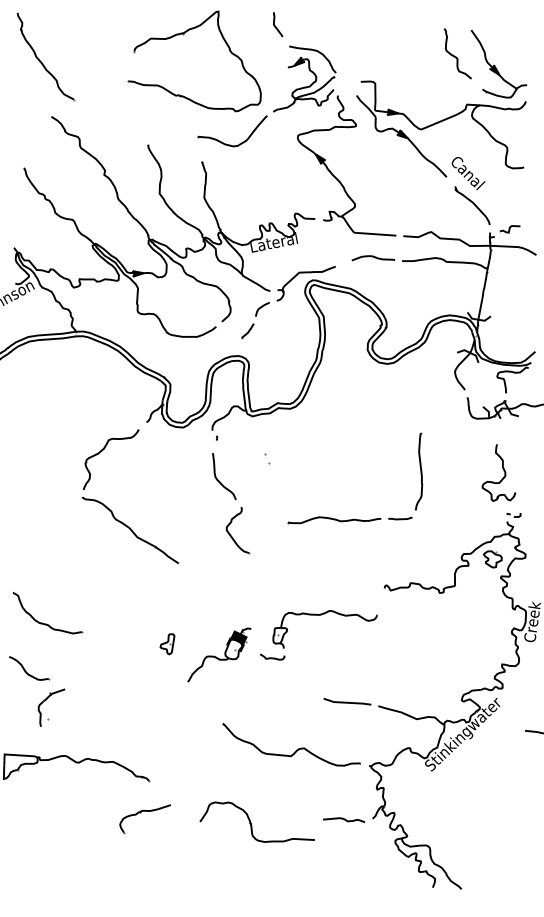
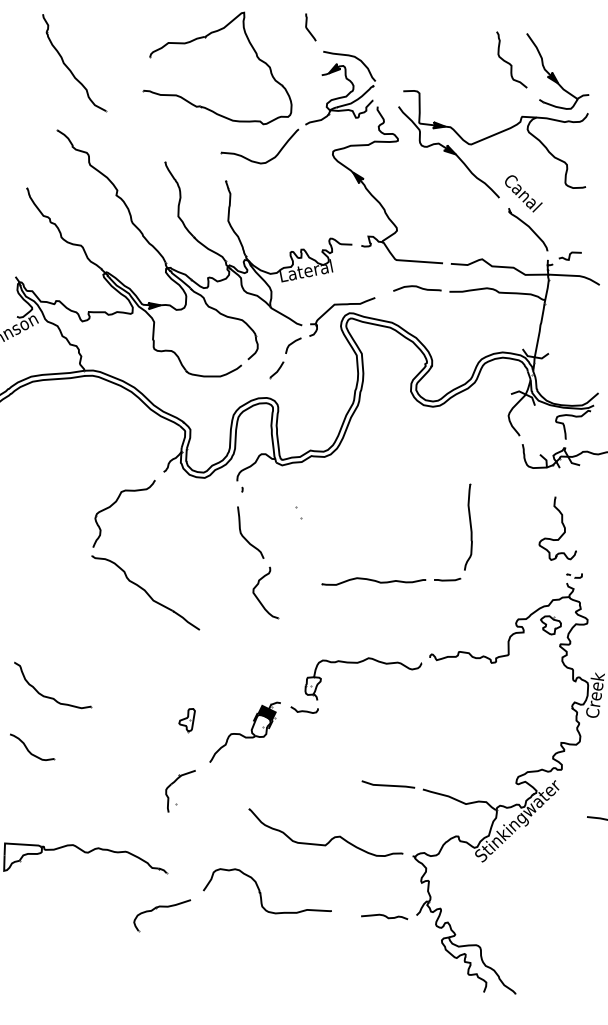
part: (40, 60) -> (68, 67), moved
part: (318, 615) -> (356, 663), moved
part: (45, 701) -> (173, 784), moved
curve: (251, 822) -> (260, 891), moved

